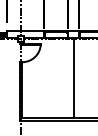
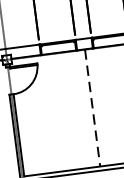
line: (73, 78) -> (92, 108), solid -> dashed

